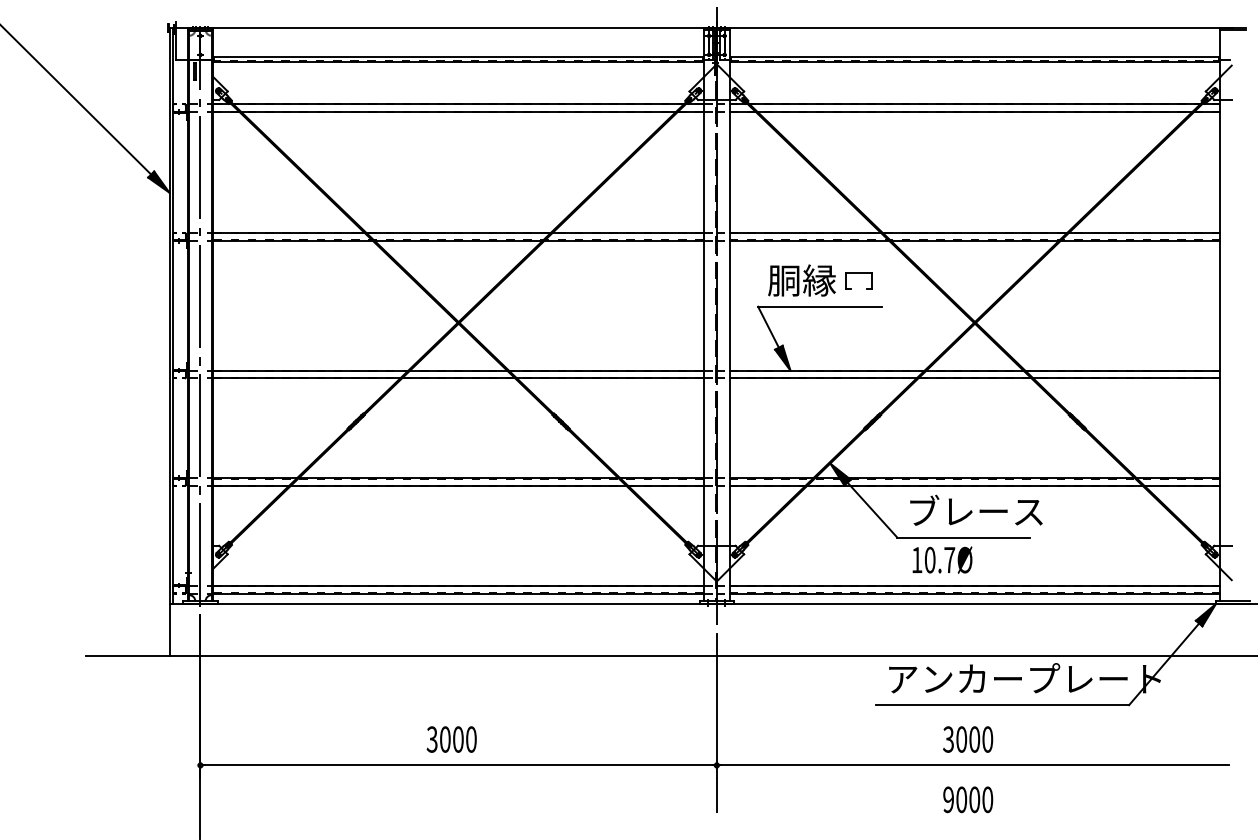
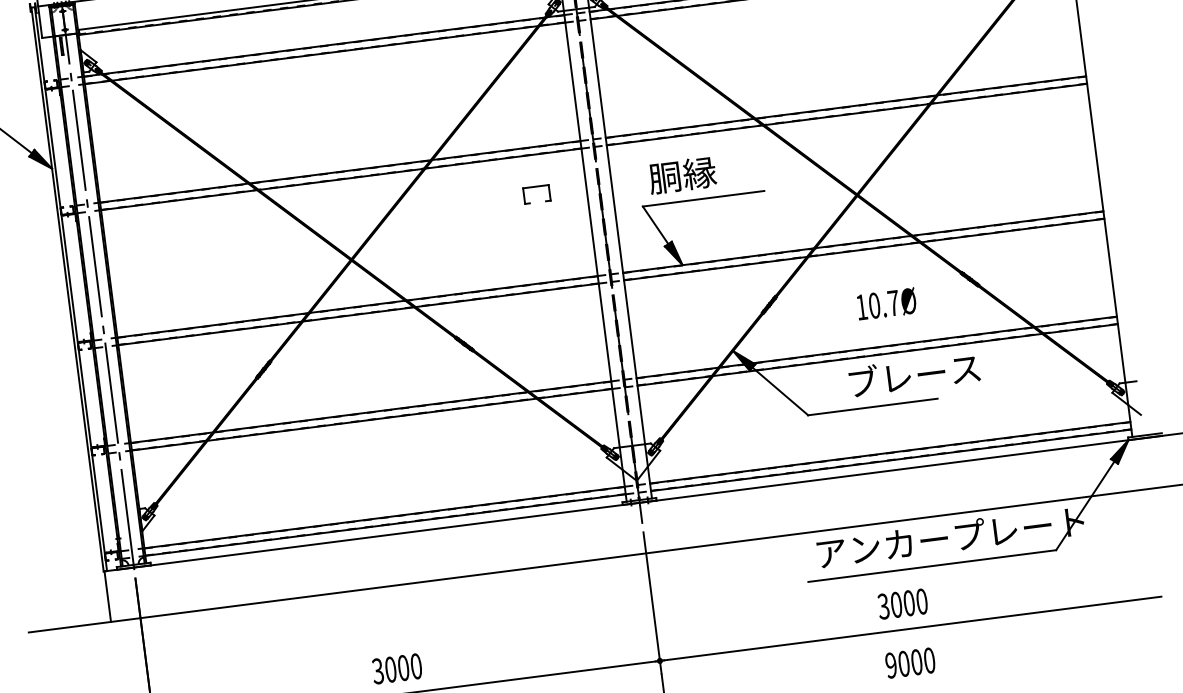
part: (858, 273) -> (535, 187), moved
text: (976, 509) -> (914, 373), moved
text: (942, 559) -> (886, 303), moved

